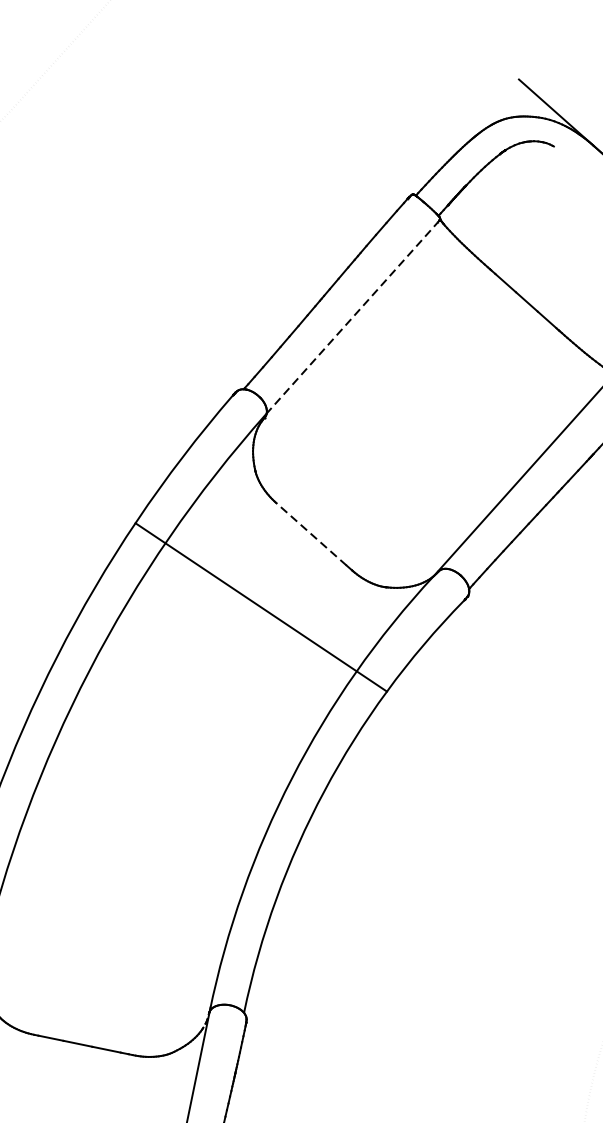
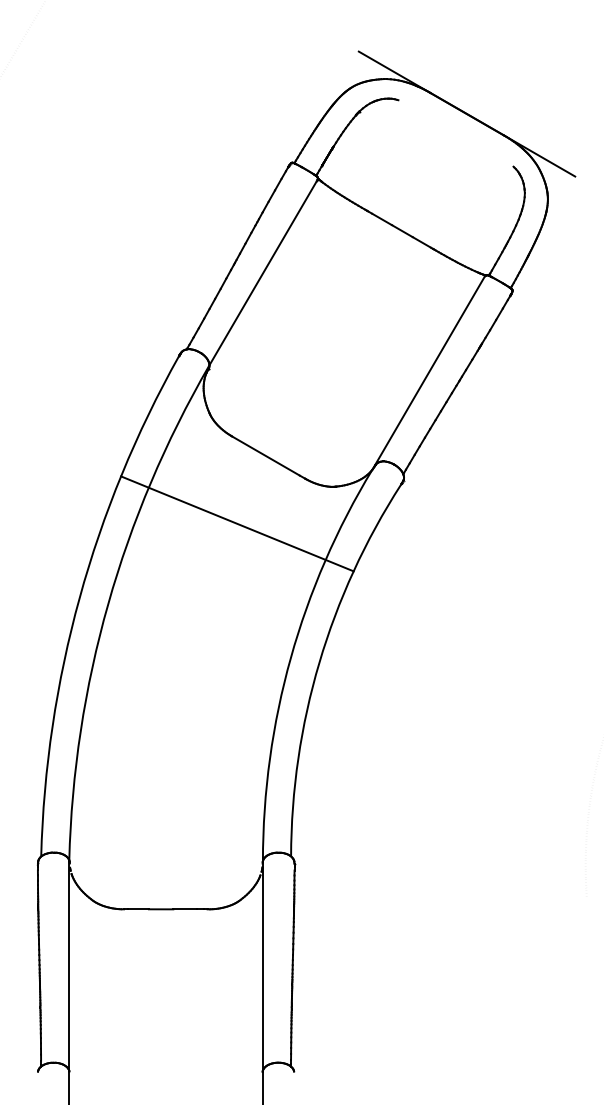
line: (352, 317) -> (263, 272), dashed -> solid
line: (310, 533) -> (265, 455), dashed -> solid

